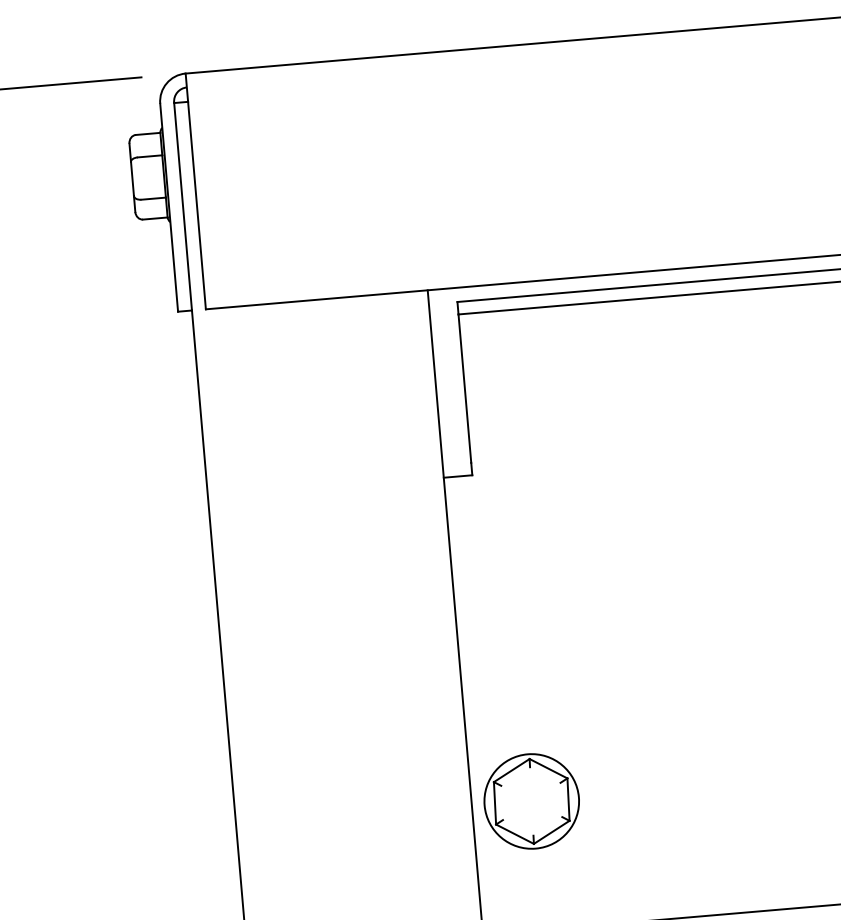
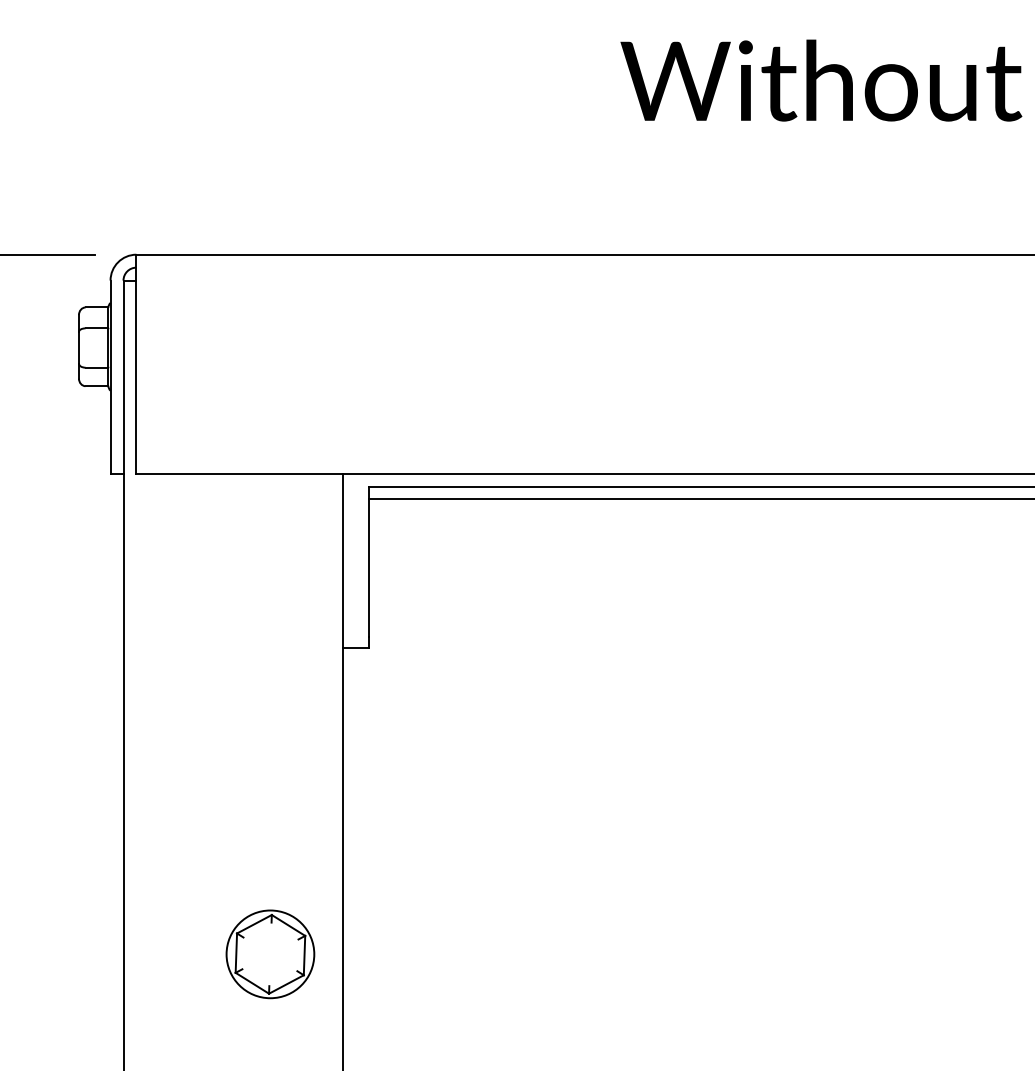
part: (531, 801) -> (270, 954), moved

